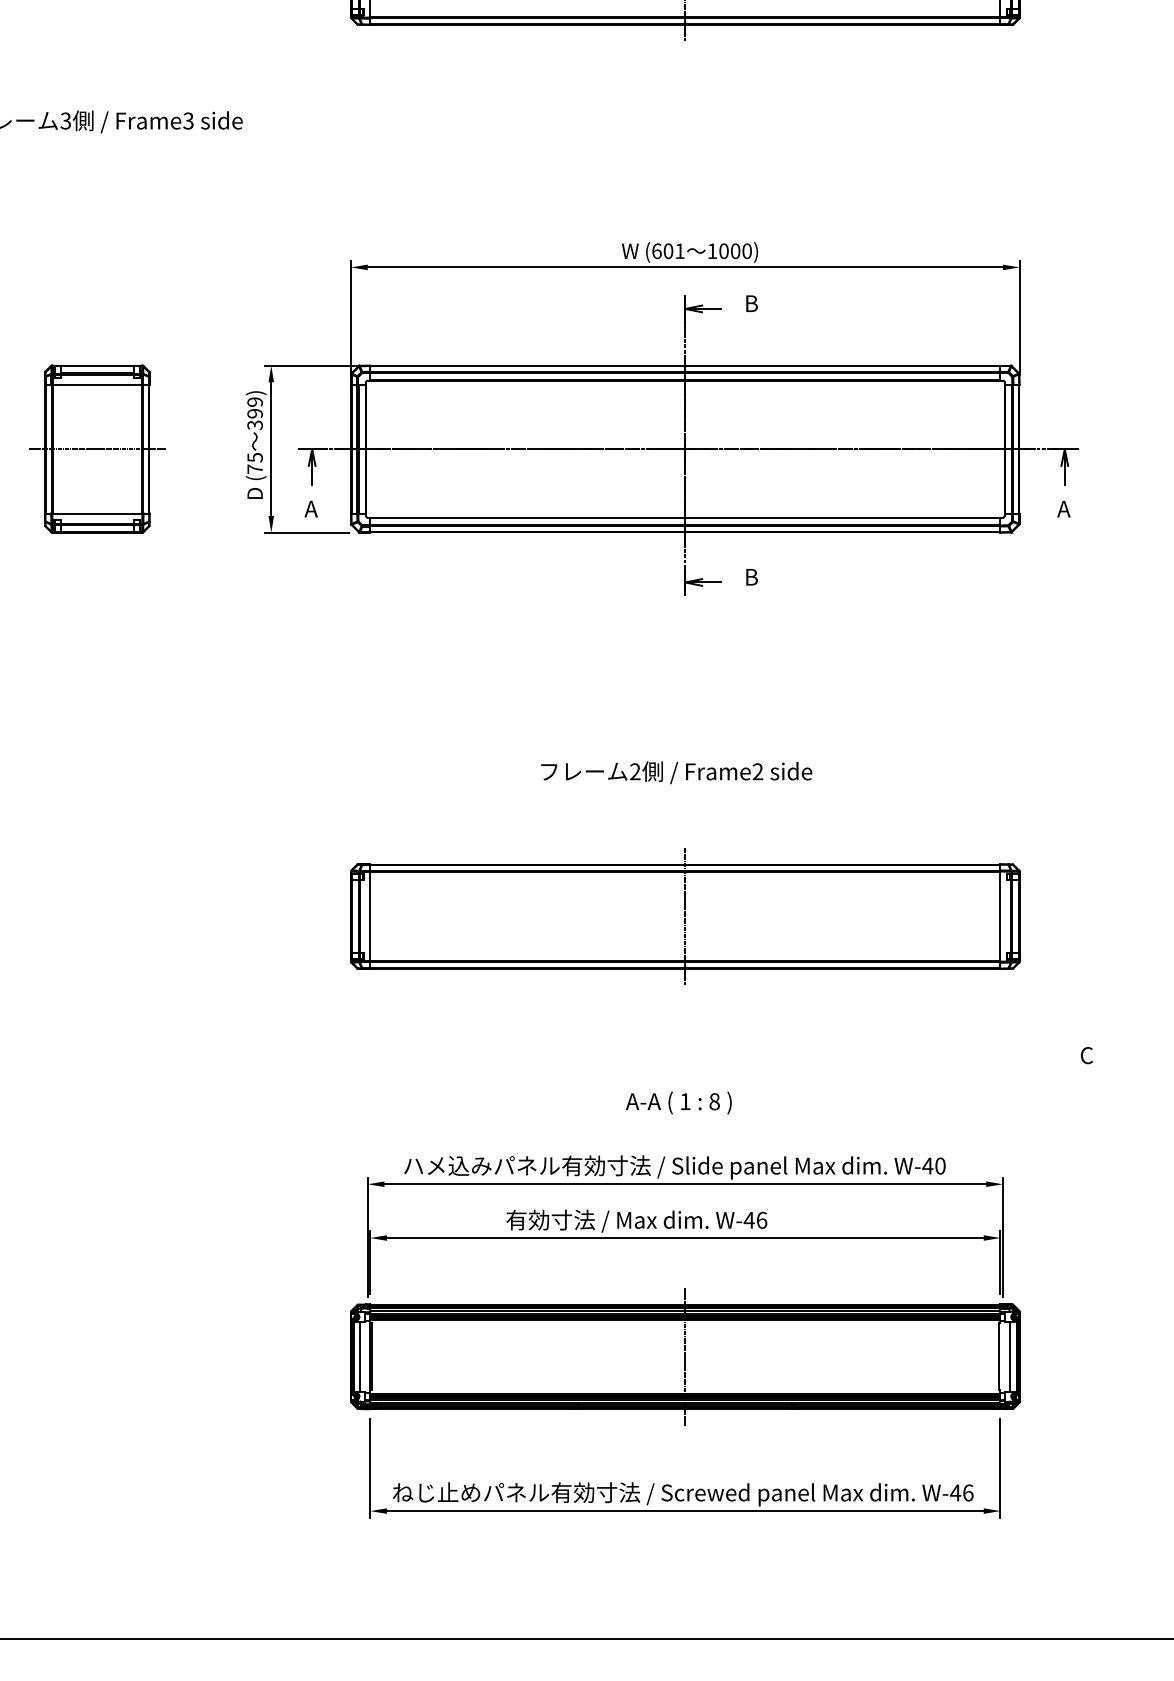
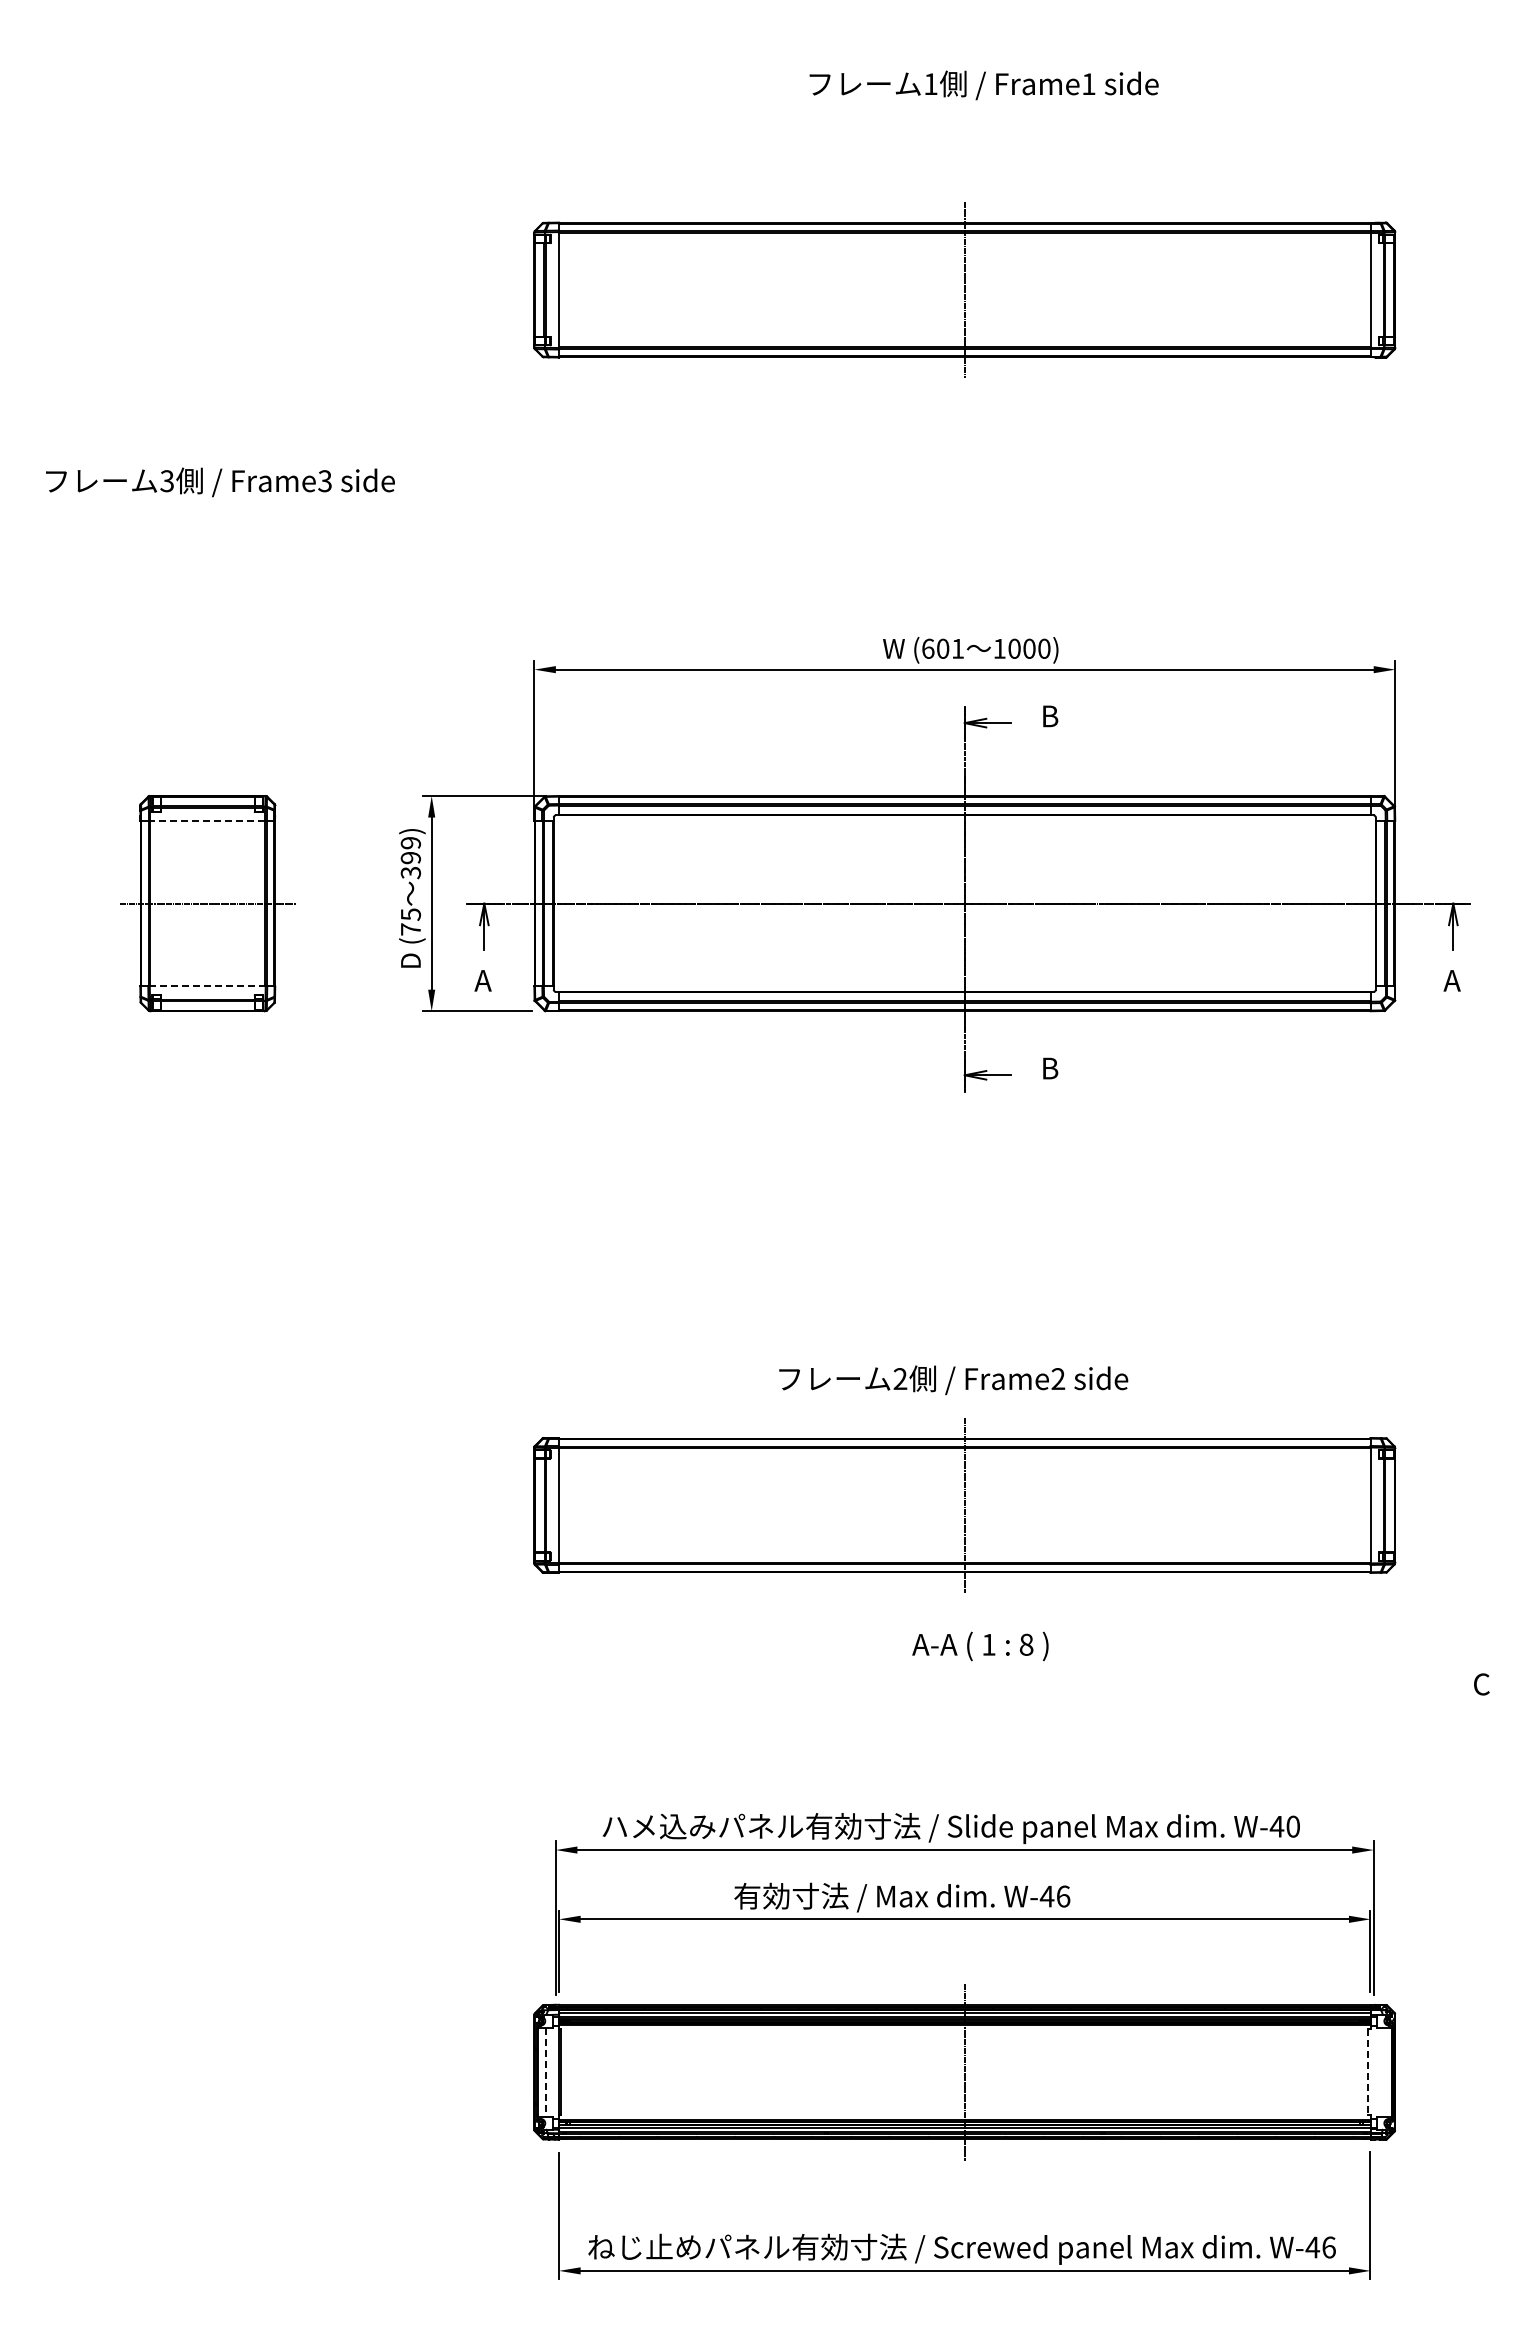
line: (97, 384) -> (207, 820), solid -> dashed
line: (97, 513) -> (207, 986), solid -> dashed
text: (676, 772) -> (953, 1379), moved
text: (678, 1103) -> (980, 1646), moved
line: (1010, 1356) -> (1383, 2071), removed
line: (360, 1357) -> (546, 2072), solid -> dashed
line: (998, 1357) -> (1368, 2072), solid -> dashed

